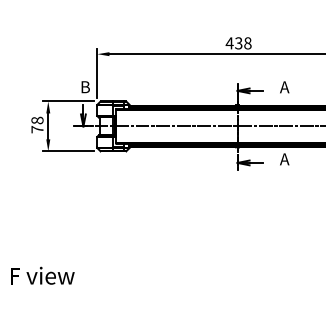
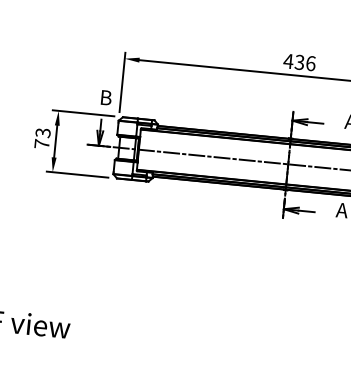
text: (247, 43) -> (310, 63), 438 -> 436
text: (37, 120) -> (43, 132), 78 -> 73

